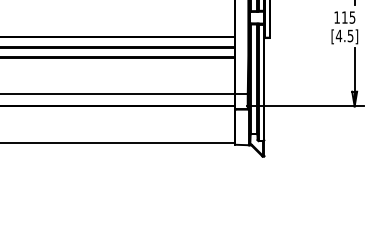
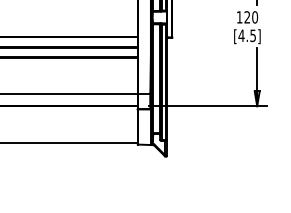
text: (348, 17) -> (251, 17), 115 -> 120

